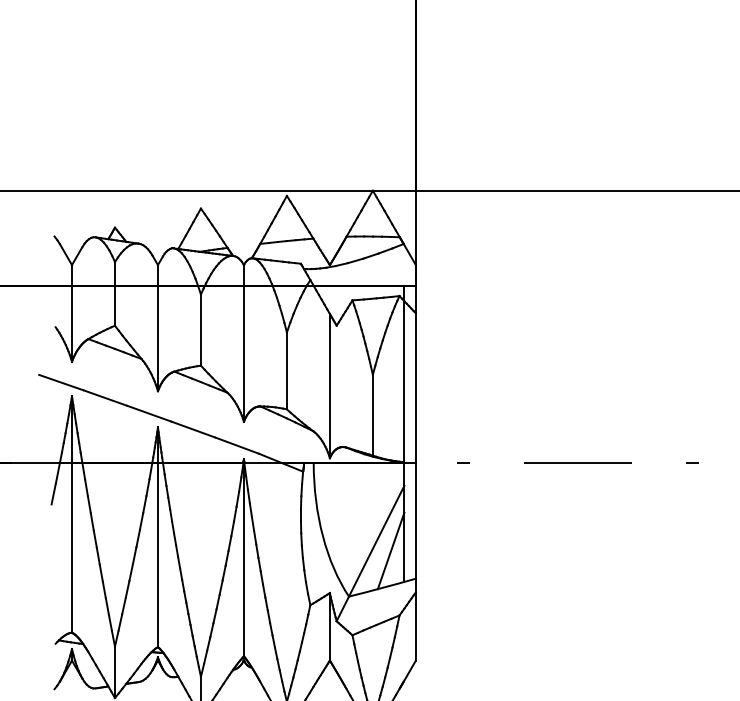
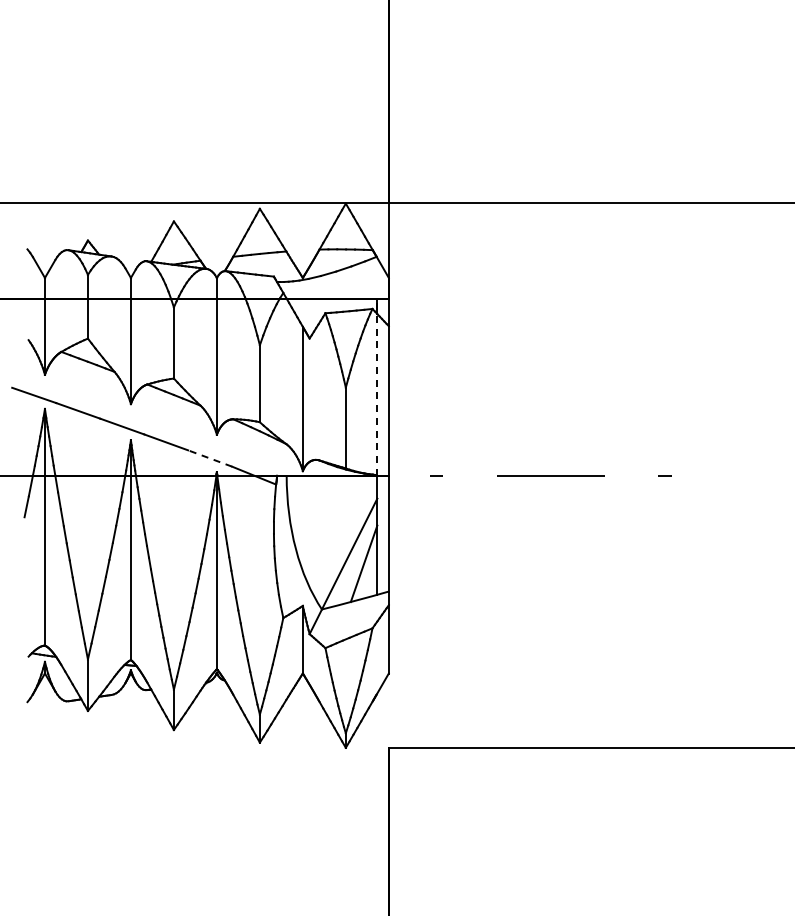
line: (404, 373) -> (377, 386), solid -> dashed
line: (236, 445) -> (209, 458), solid -> dashed

